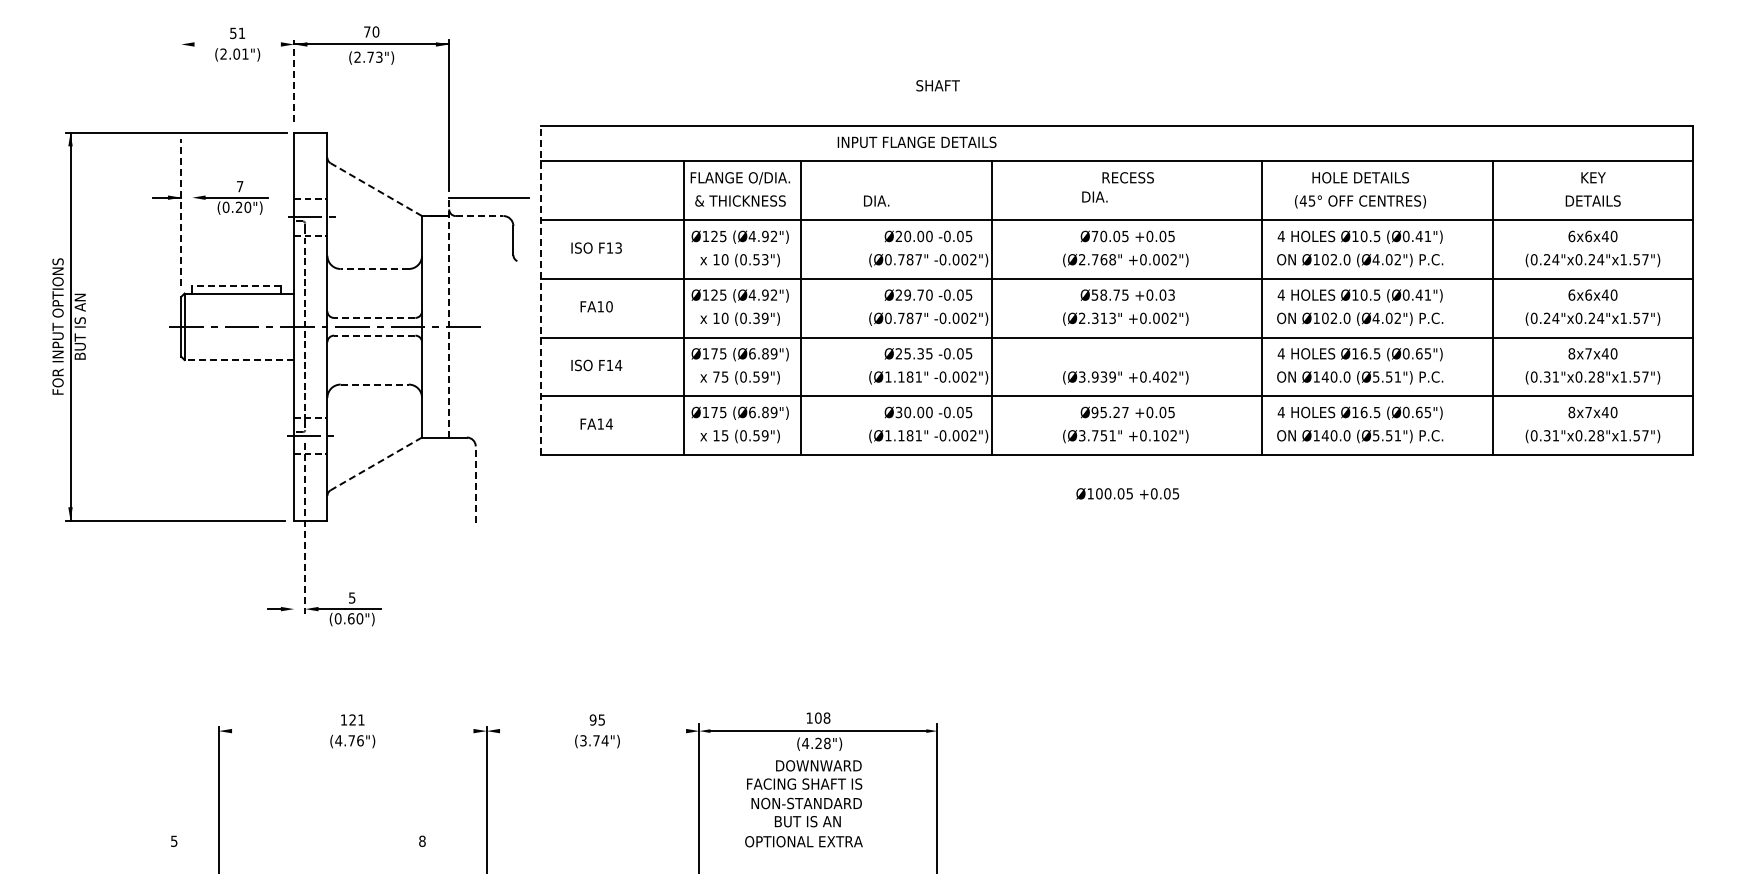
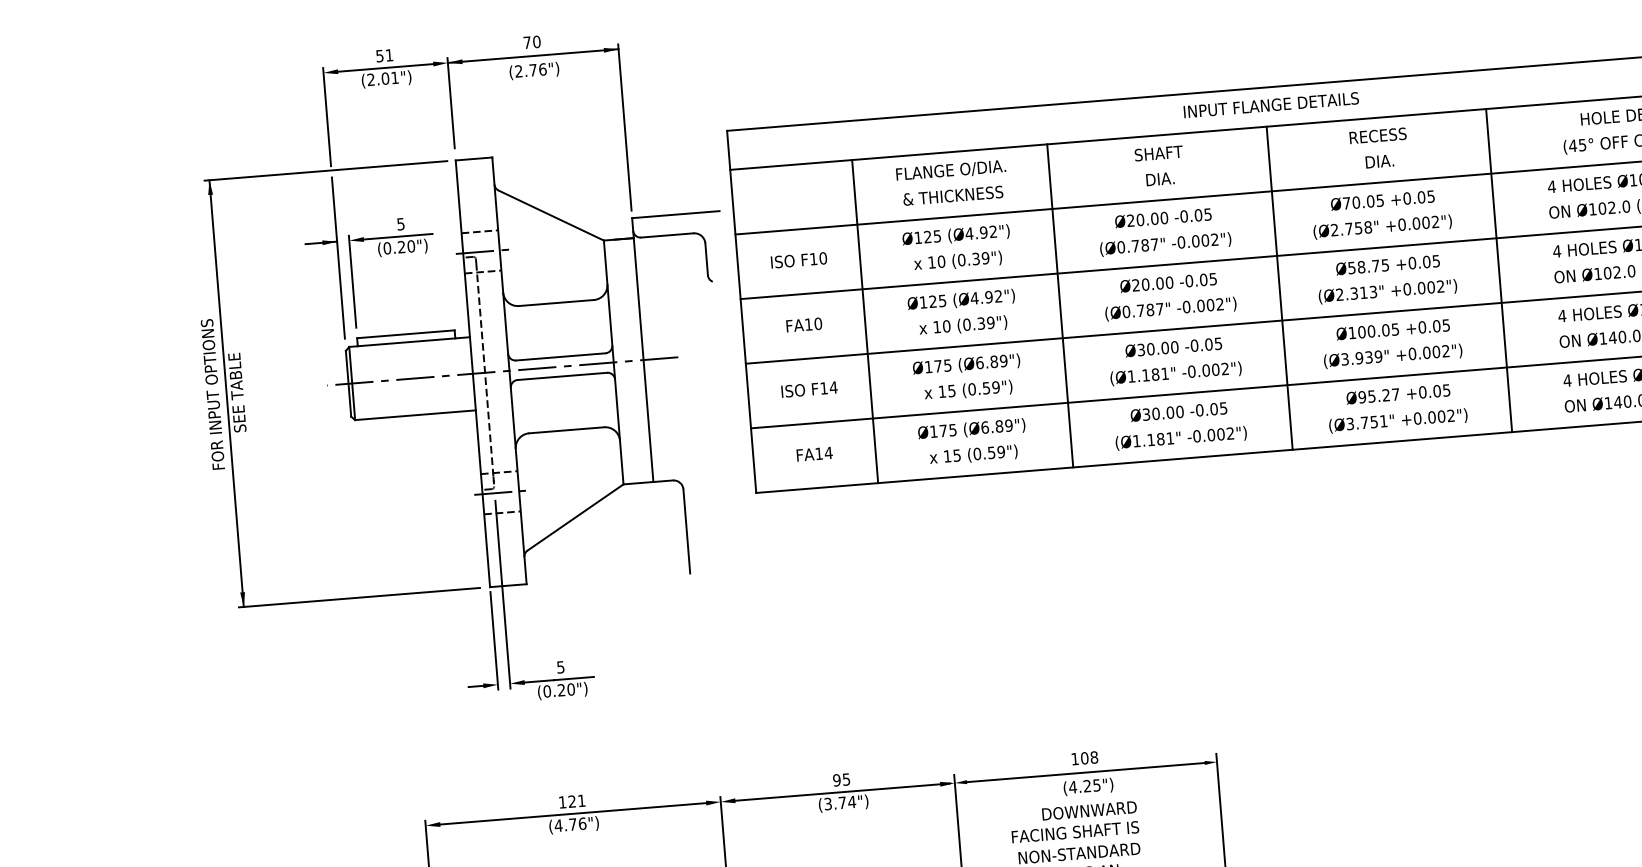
line: (237, 44) -> (385, 67), added
text: (379, 56) -> (542, 68), (2.73") -> (2.76")
line: (294, 81) -> (451, 103), dashed -> solid
line: (181, 84) -> (327, 116), added
text: (937, 85) -> (1158, 153), moved
text: (916, 141) -> (1270, 104), moved
text: (239, 186) -> (400, 224), 7 -> 5
line: (376, 189) -> (551, 215), dashed -> solid
text: (1094, 196) -> (1379, 160), moved
text: (876, 200) -> (1160, 178), moved
line: (181, 212) -> (338, 257), dashed -> solid
line: (479, 216) -> (667, 235), dashed -> solid
line: (192, 234) -> (352, 281), added
text: (618, 247) -> (822, 257), F13 -> F10
text: (760, 259) -> (980, 258), (0.53") -> (0.39")
text: (1103, 259) -> (1358, 228), (Ø2.768" -> (Ø2.758"
line: (374, 269) -> (556, 303), dashed -> solid
line: (236, 286) -> (405, 334), dashed -> solid
line: (541, 289) -> (741, 310), dashed -> solid
text: (914, 294) -> (1153, 283), Ø29.70 -> Ø20.00
text: (1171, 294) -> (1436, 260), +0.03 -> +0.05
line: (683, 307) -> (864, 320), moved
line: (801, 307) -> (1060, 305), moved
line: (992, 307) -> (1279, 287), moved
line: (1261, 307) -> (1498, 269), moved
line: (374, 317) -> (560, 356), dashed -> solid
line: (449, 317) -> (643, 349), dashed -> solid
text: (79, 326) -> (236, 392), BUT IS AN -> SEE TABLE
line: (374, 335) -> (562, 376), dashed -> solid
text: (913, 353) -> (1157, 348), Ø25.35 -> Ø30.00
line: (239, 360) -> (415, 415), dashed -> solid
text: (716, 376) -> (942, 391), 75 -> 15
text: (1155, 376) -> (1425, 352), +0.402") -> +0.002")
line: (375, 384) -> (567, 430), dashed -> solid
text: (1156, 435) -> (1432, 417), +0.102") -> +0.002")
line: (376, 463) -> (575, 517), dashed -> solid
line: (475, 484) -> (686, 531), dashed -> solid
text: (1127, 493) -> (1392, 329), moved
line: (305, 528) -> (503, 594), dashed -> solid
line: (294, 568) -> (494, 639), added
text: (351, 618) -> (561, 689), (0.60") -> (0.20")
line: (352, 731) -> (572, 814), added
line: (597, 731) -> (842, 792), added
text: (827, 743) -> (1097, 785), (4.28") -> (4.25")

